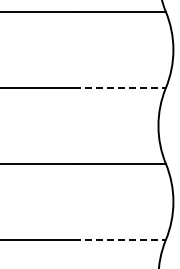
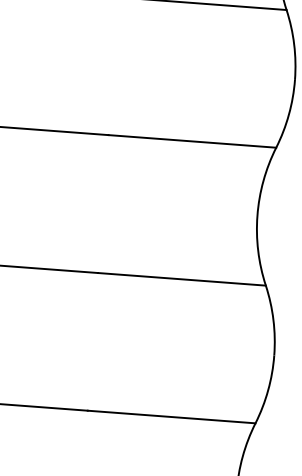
line: (120, 87) -> (193, 140), dashed -> solid
line: (120, 239) -> (173, 416), dashed -> solid

